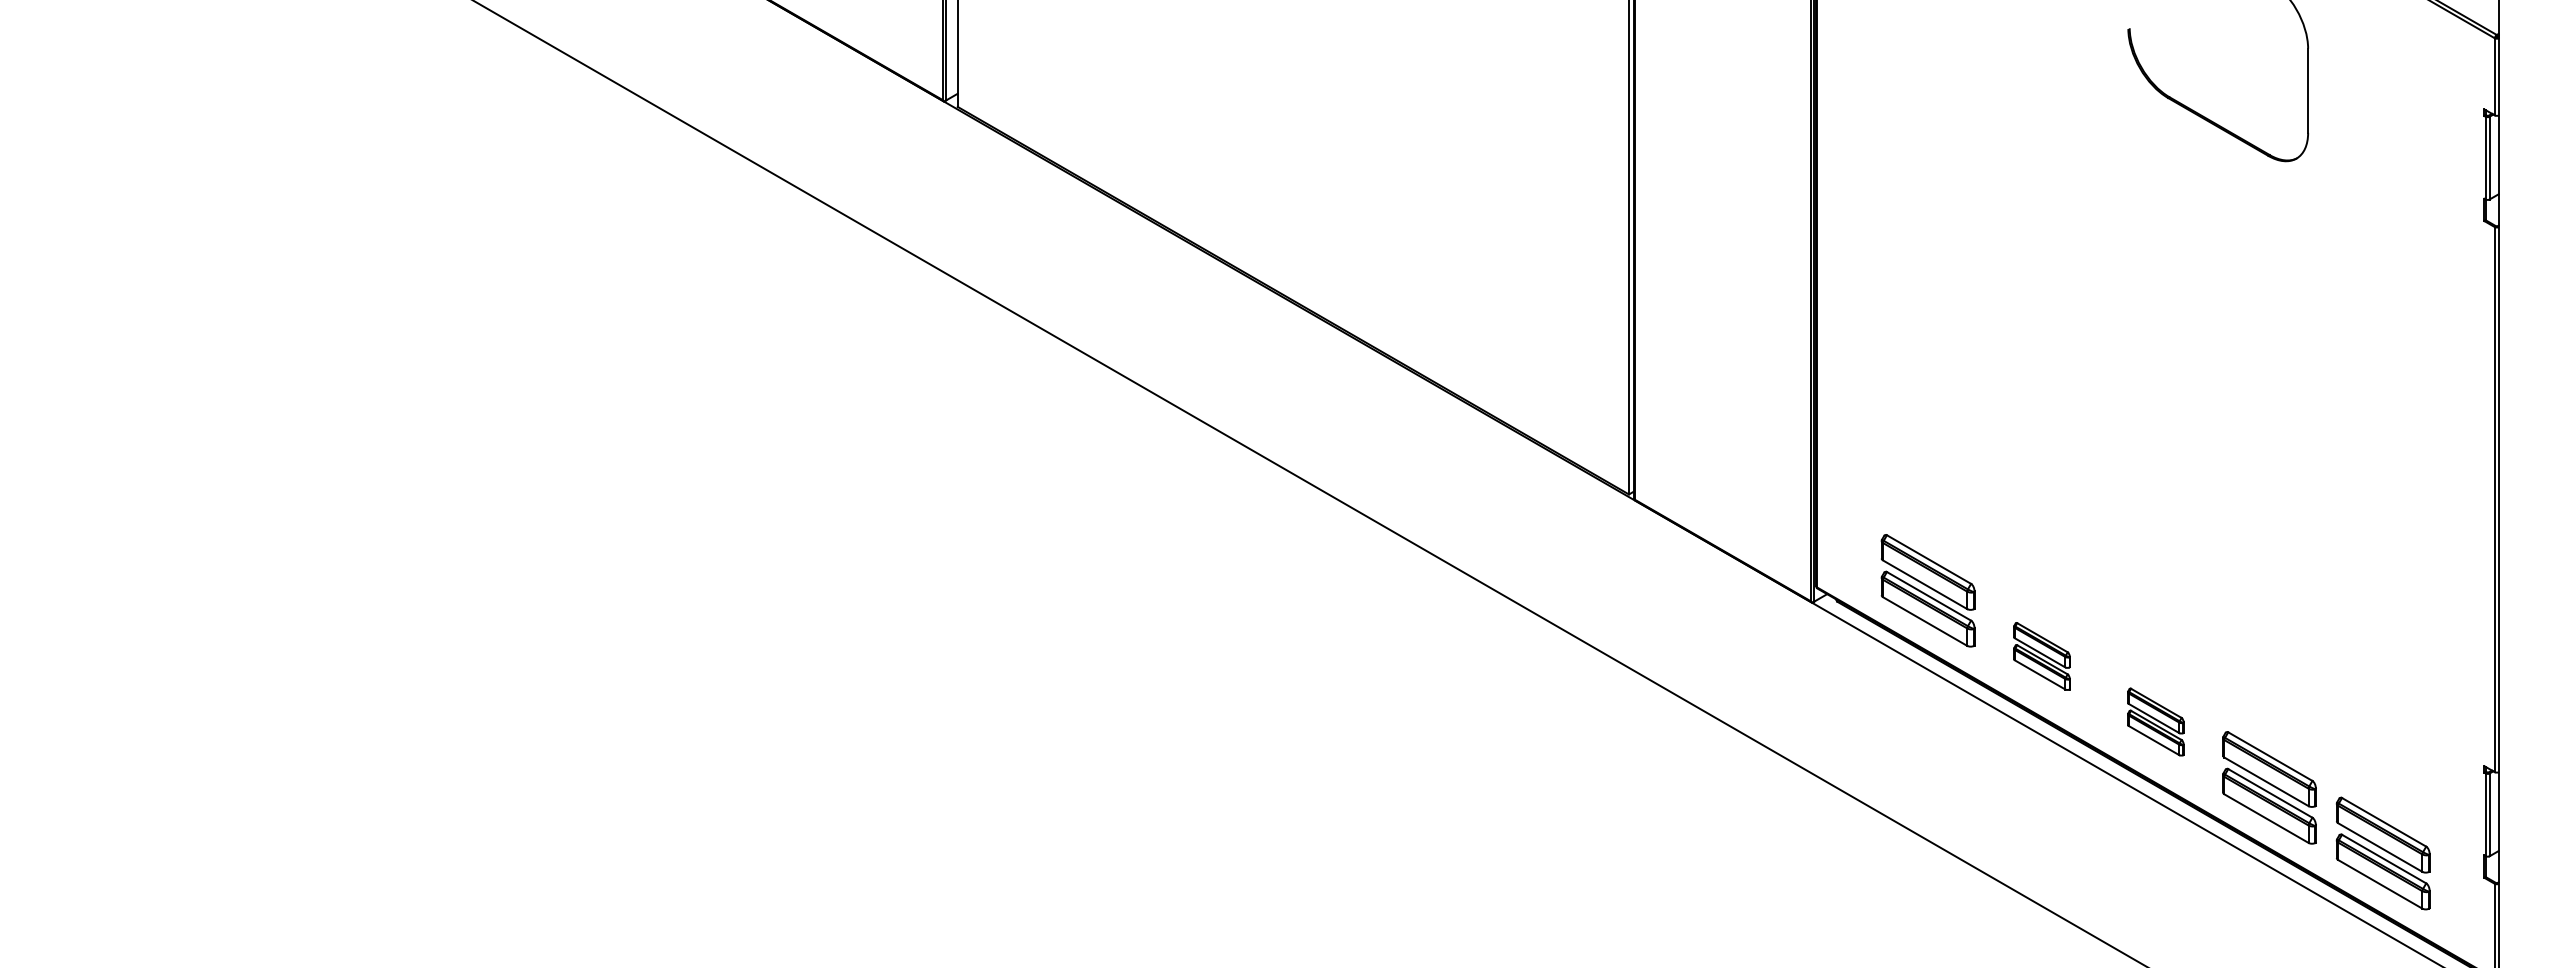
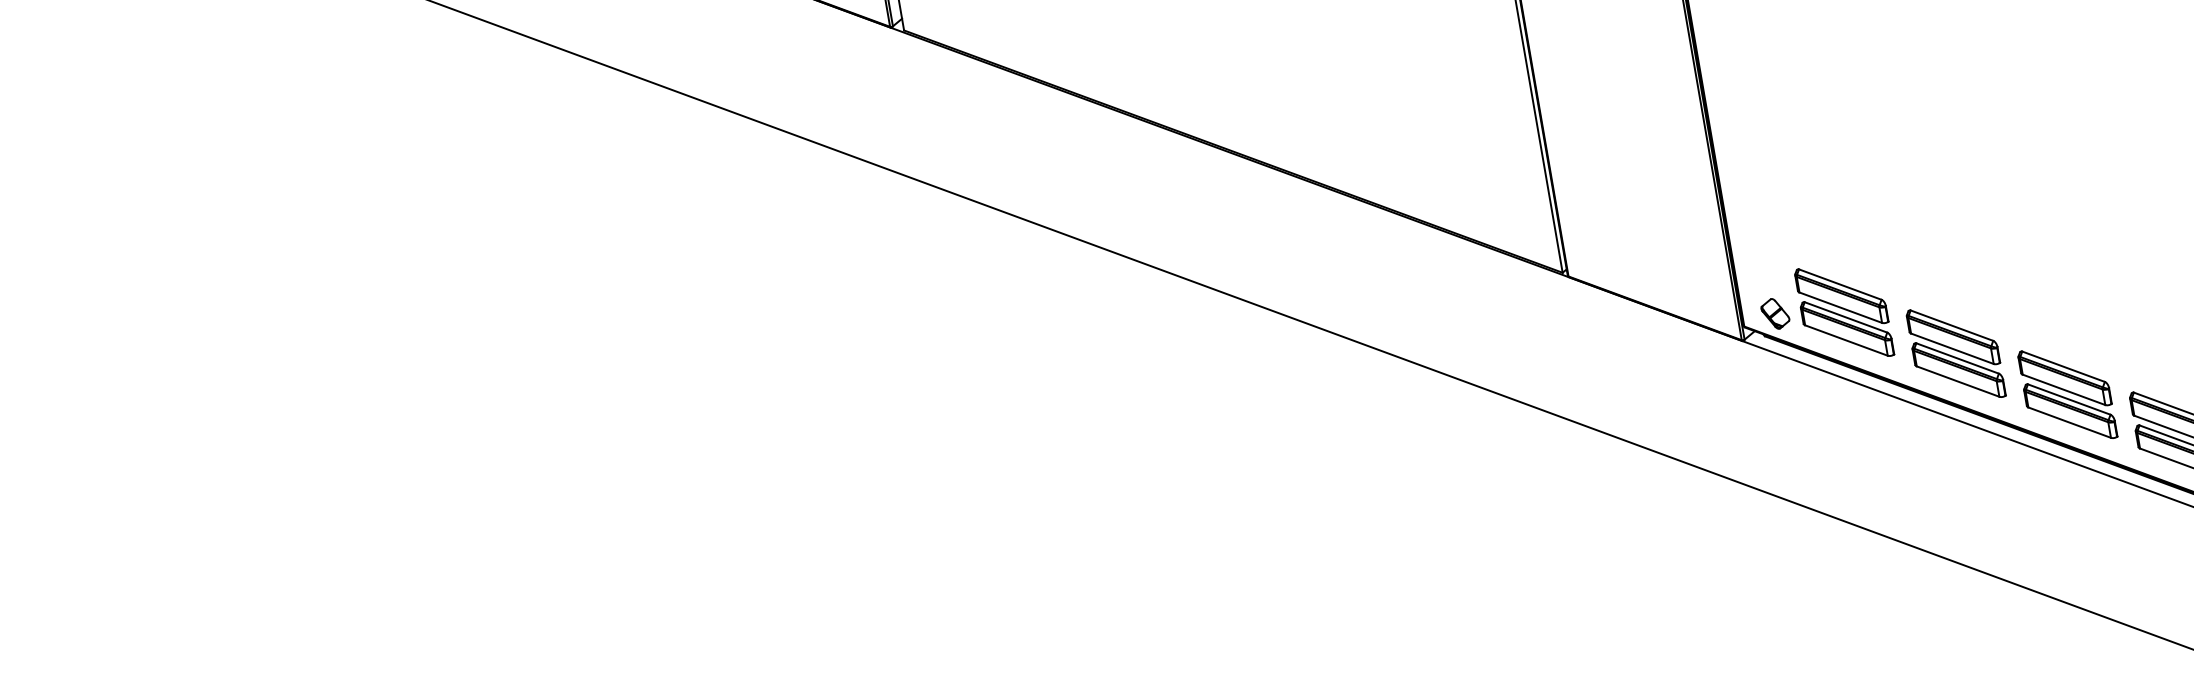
part: (1852, 579) -> (1775, 314), added
part: (2041, 656) -> (1955, 353), size x1.67
part: (2155, 721) -> (2067, 394), size x1.67

